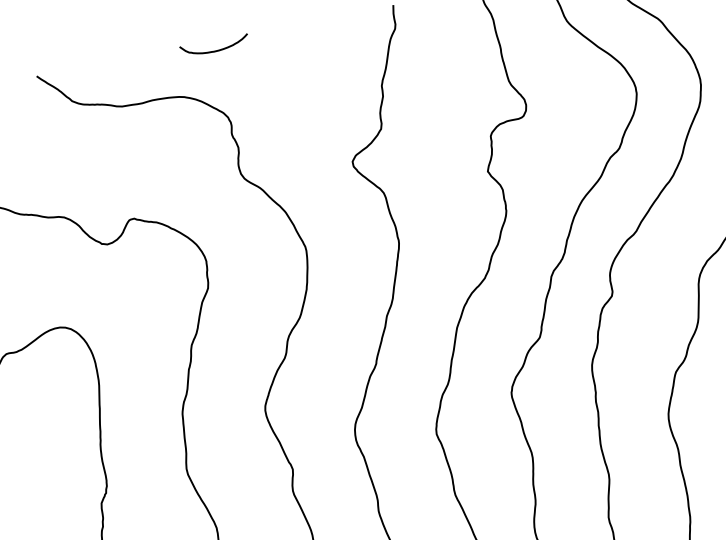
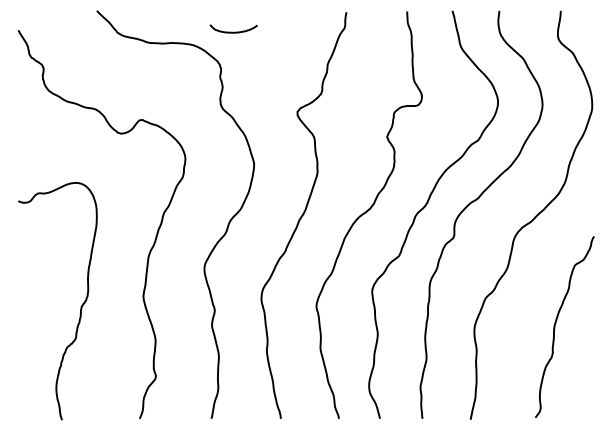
curve: (215, 49) -> (233, 31), moved

